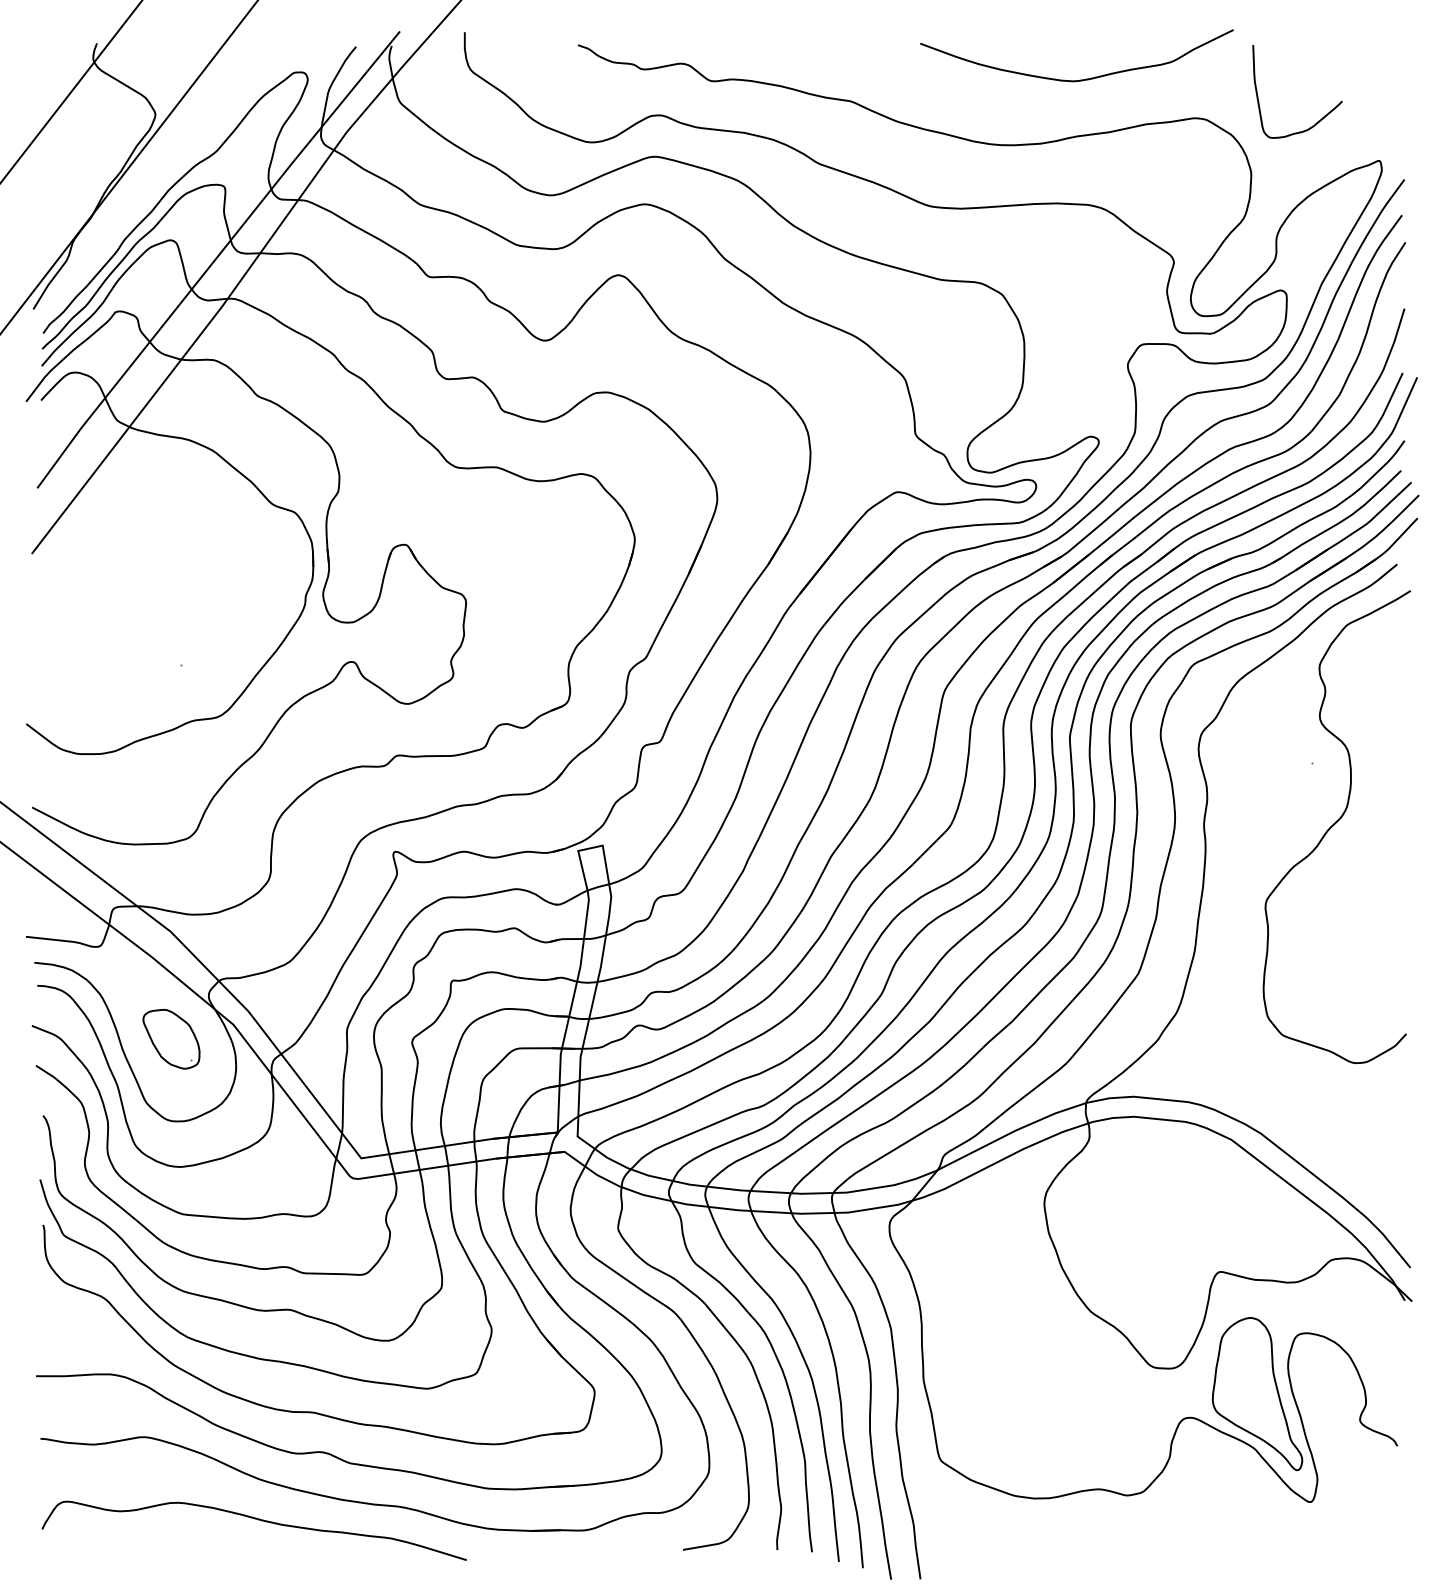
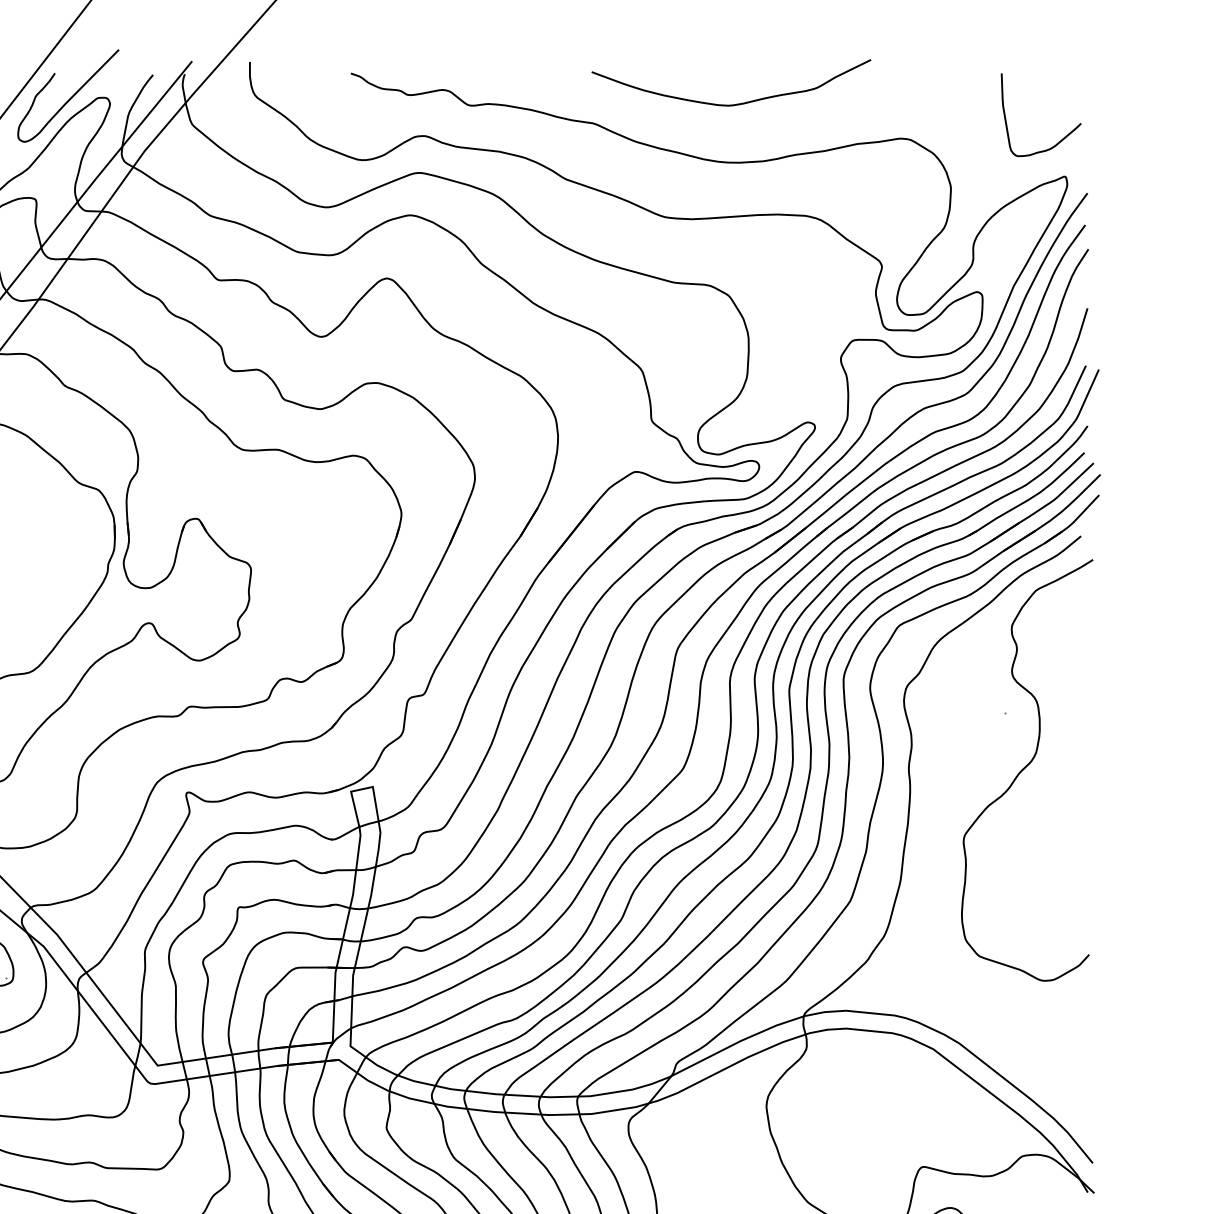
curve: (263, 72) -> (70, 97), added
curve: (1079, 79) -> (733, 104), moved
curve: (1318, 120) -> (1059, 140), moved

